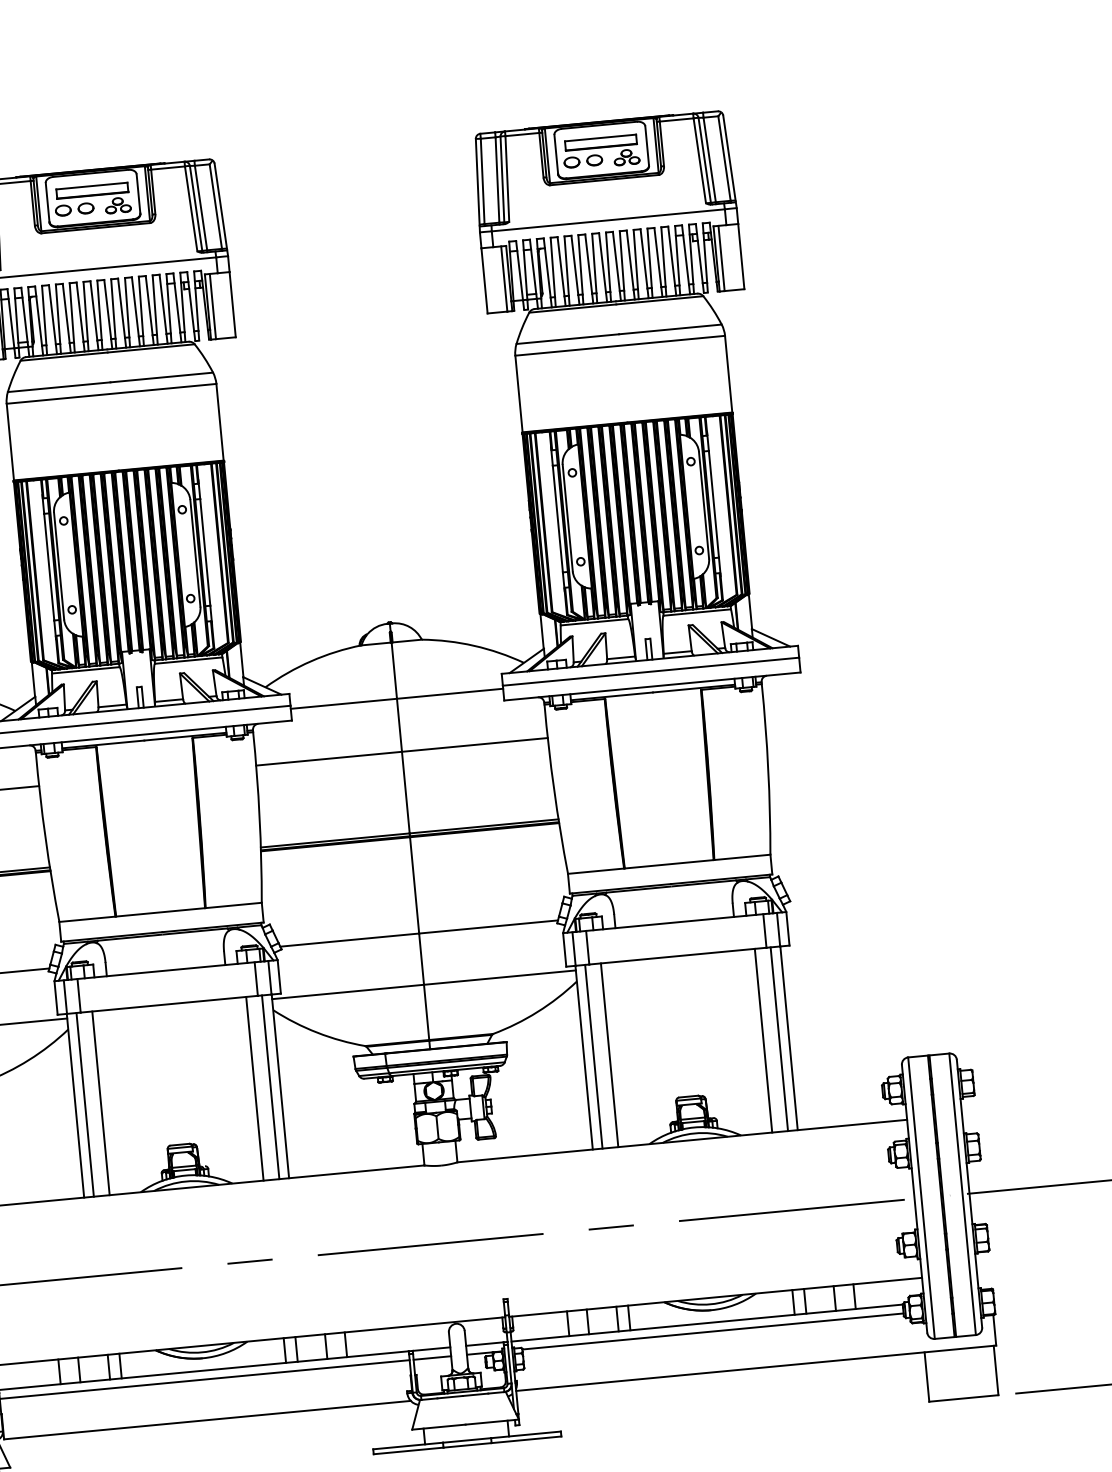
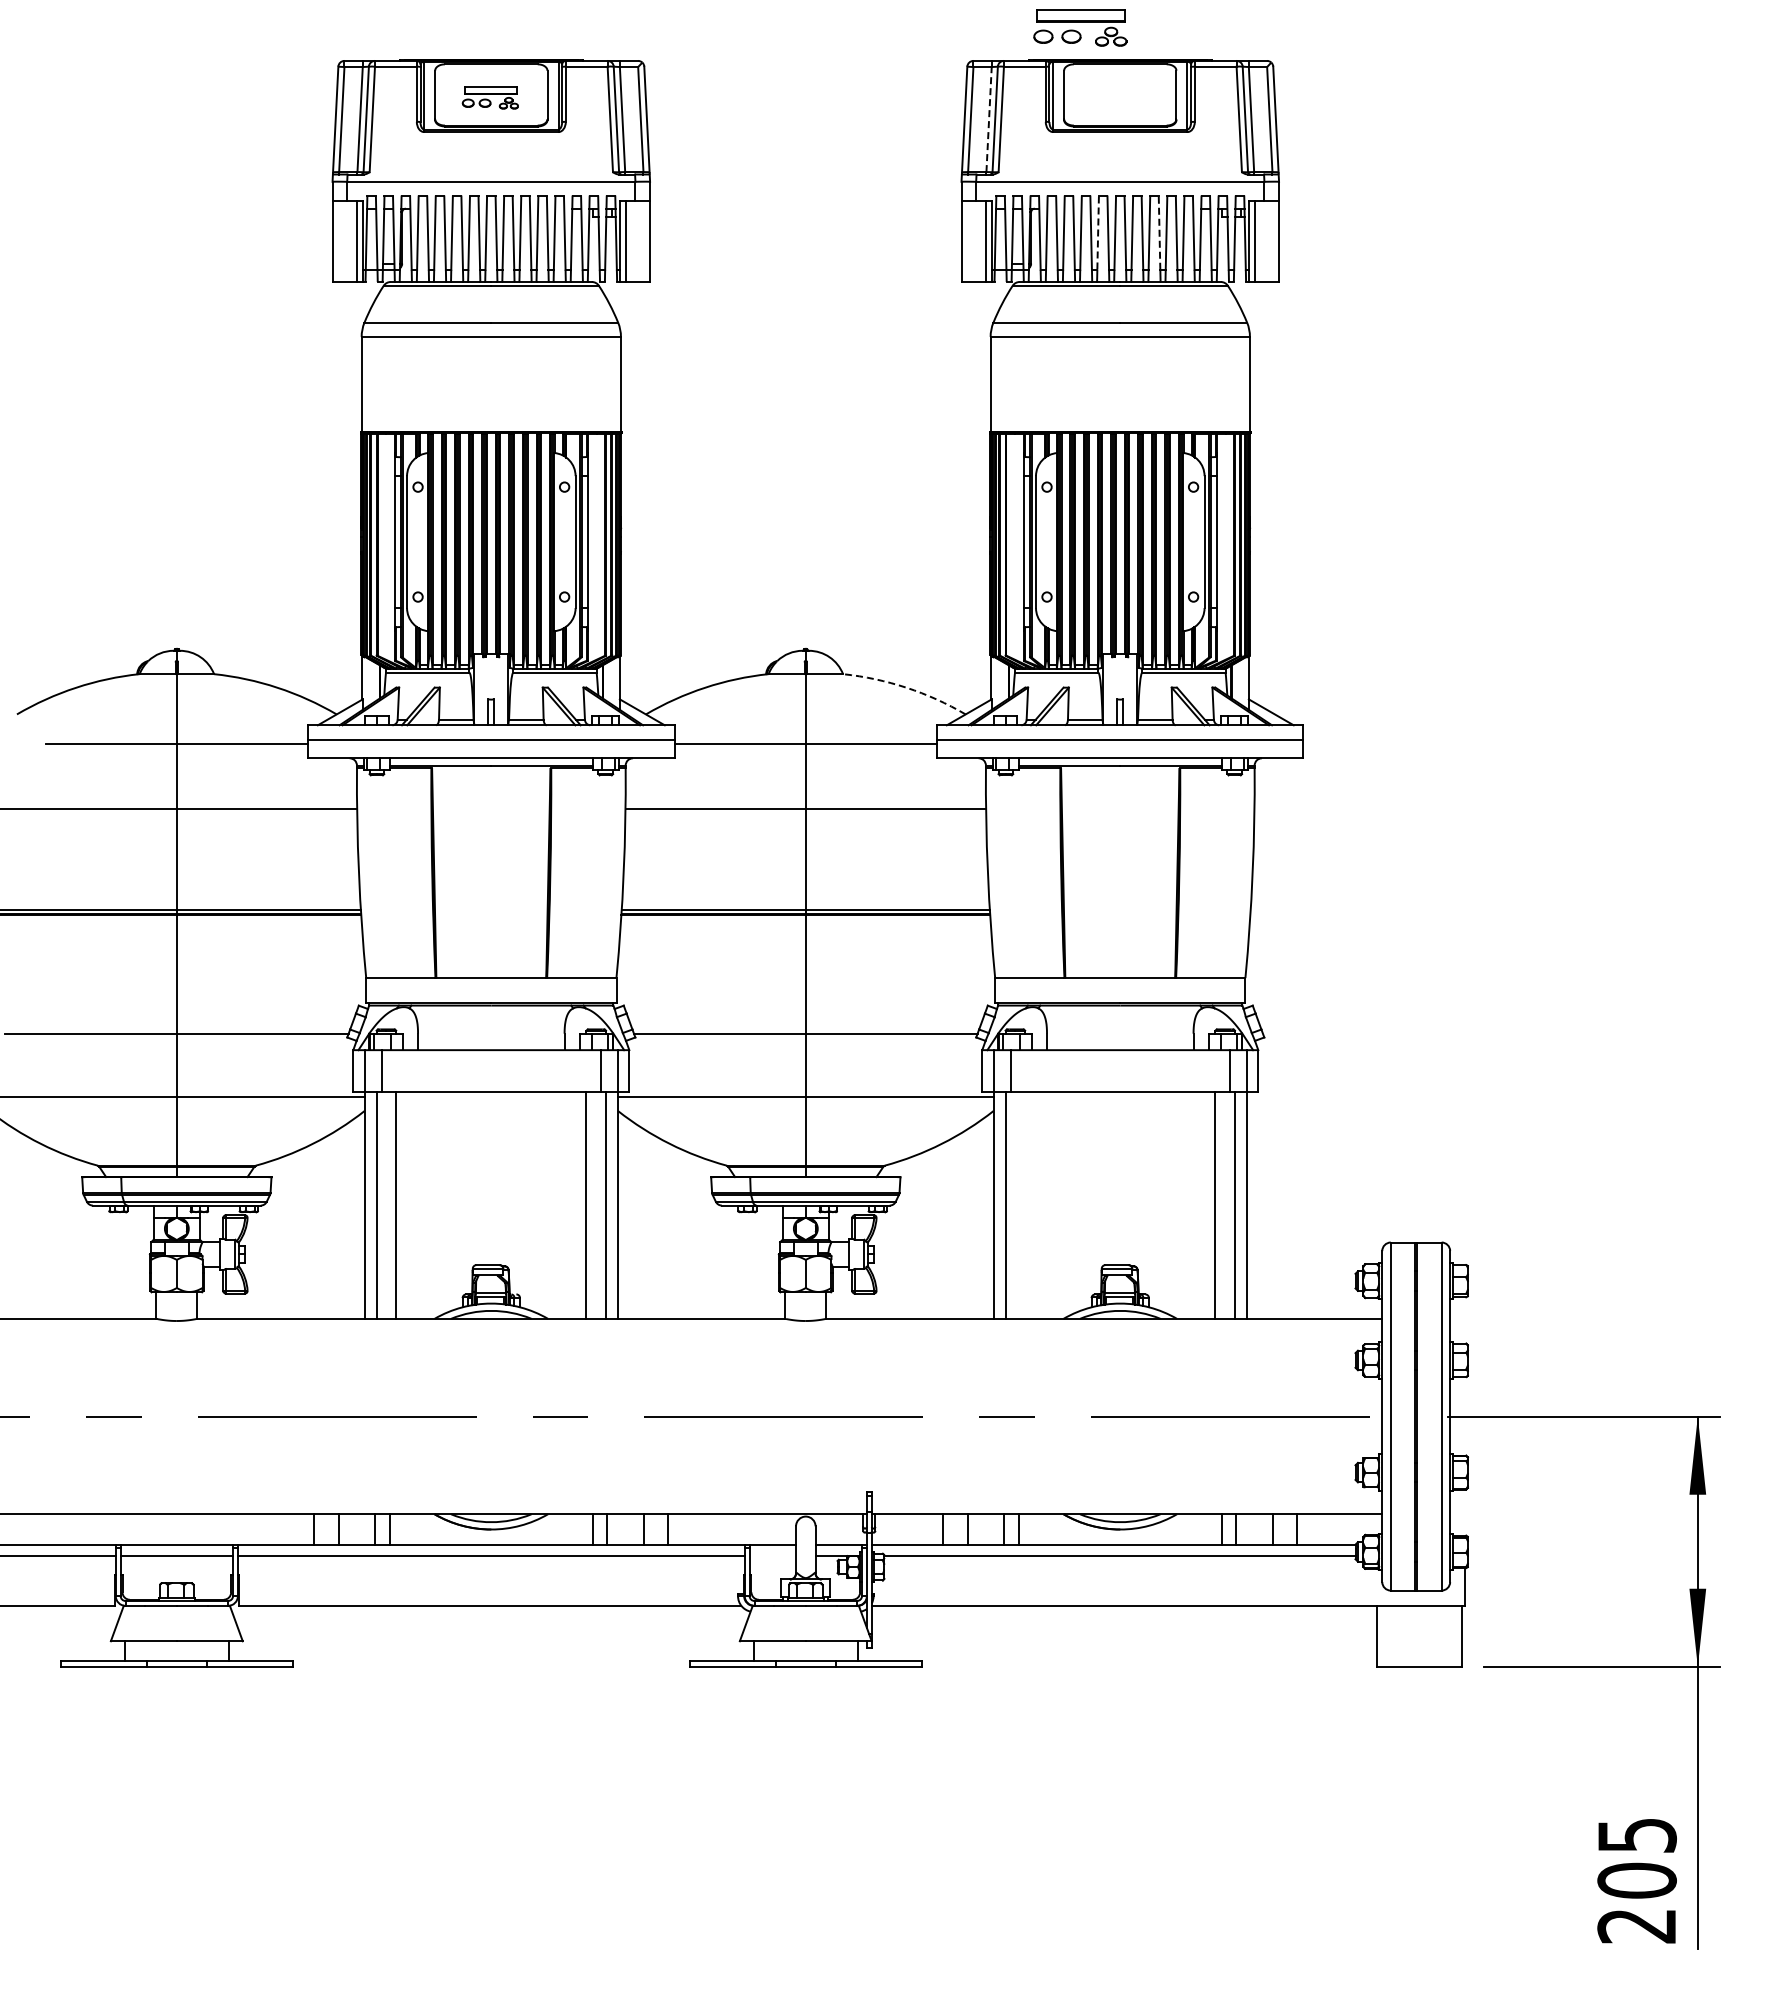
part: (601, 152) -> (1080, 27), moved
line: (497, 179) -> (989, 119), solid -> dashed
part: (92, 200) -> (490, 97), size x0.6
line: (644, 259) -> (1159, 233), solid -> dashed
line: (594, 263) -> (1098, 233), solid -> dashed
arc: (474, 645) -> (906, 687), solid -> dashed
line: (609, 1054) -> (1025, 1204), removed
line: (432, 1357) -> (772, 1555), removed

